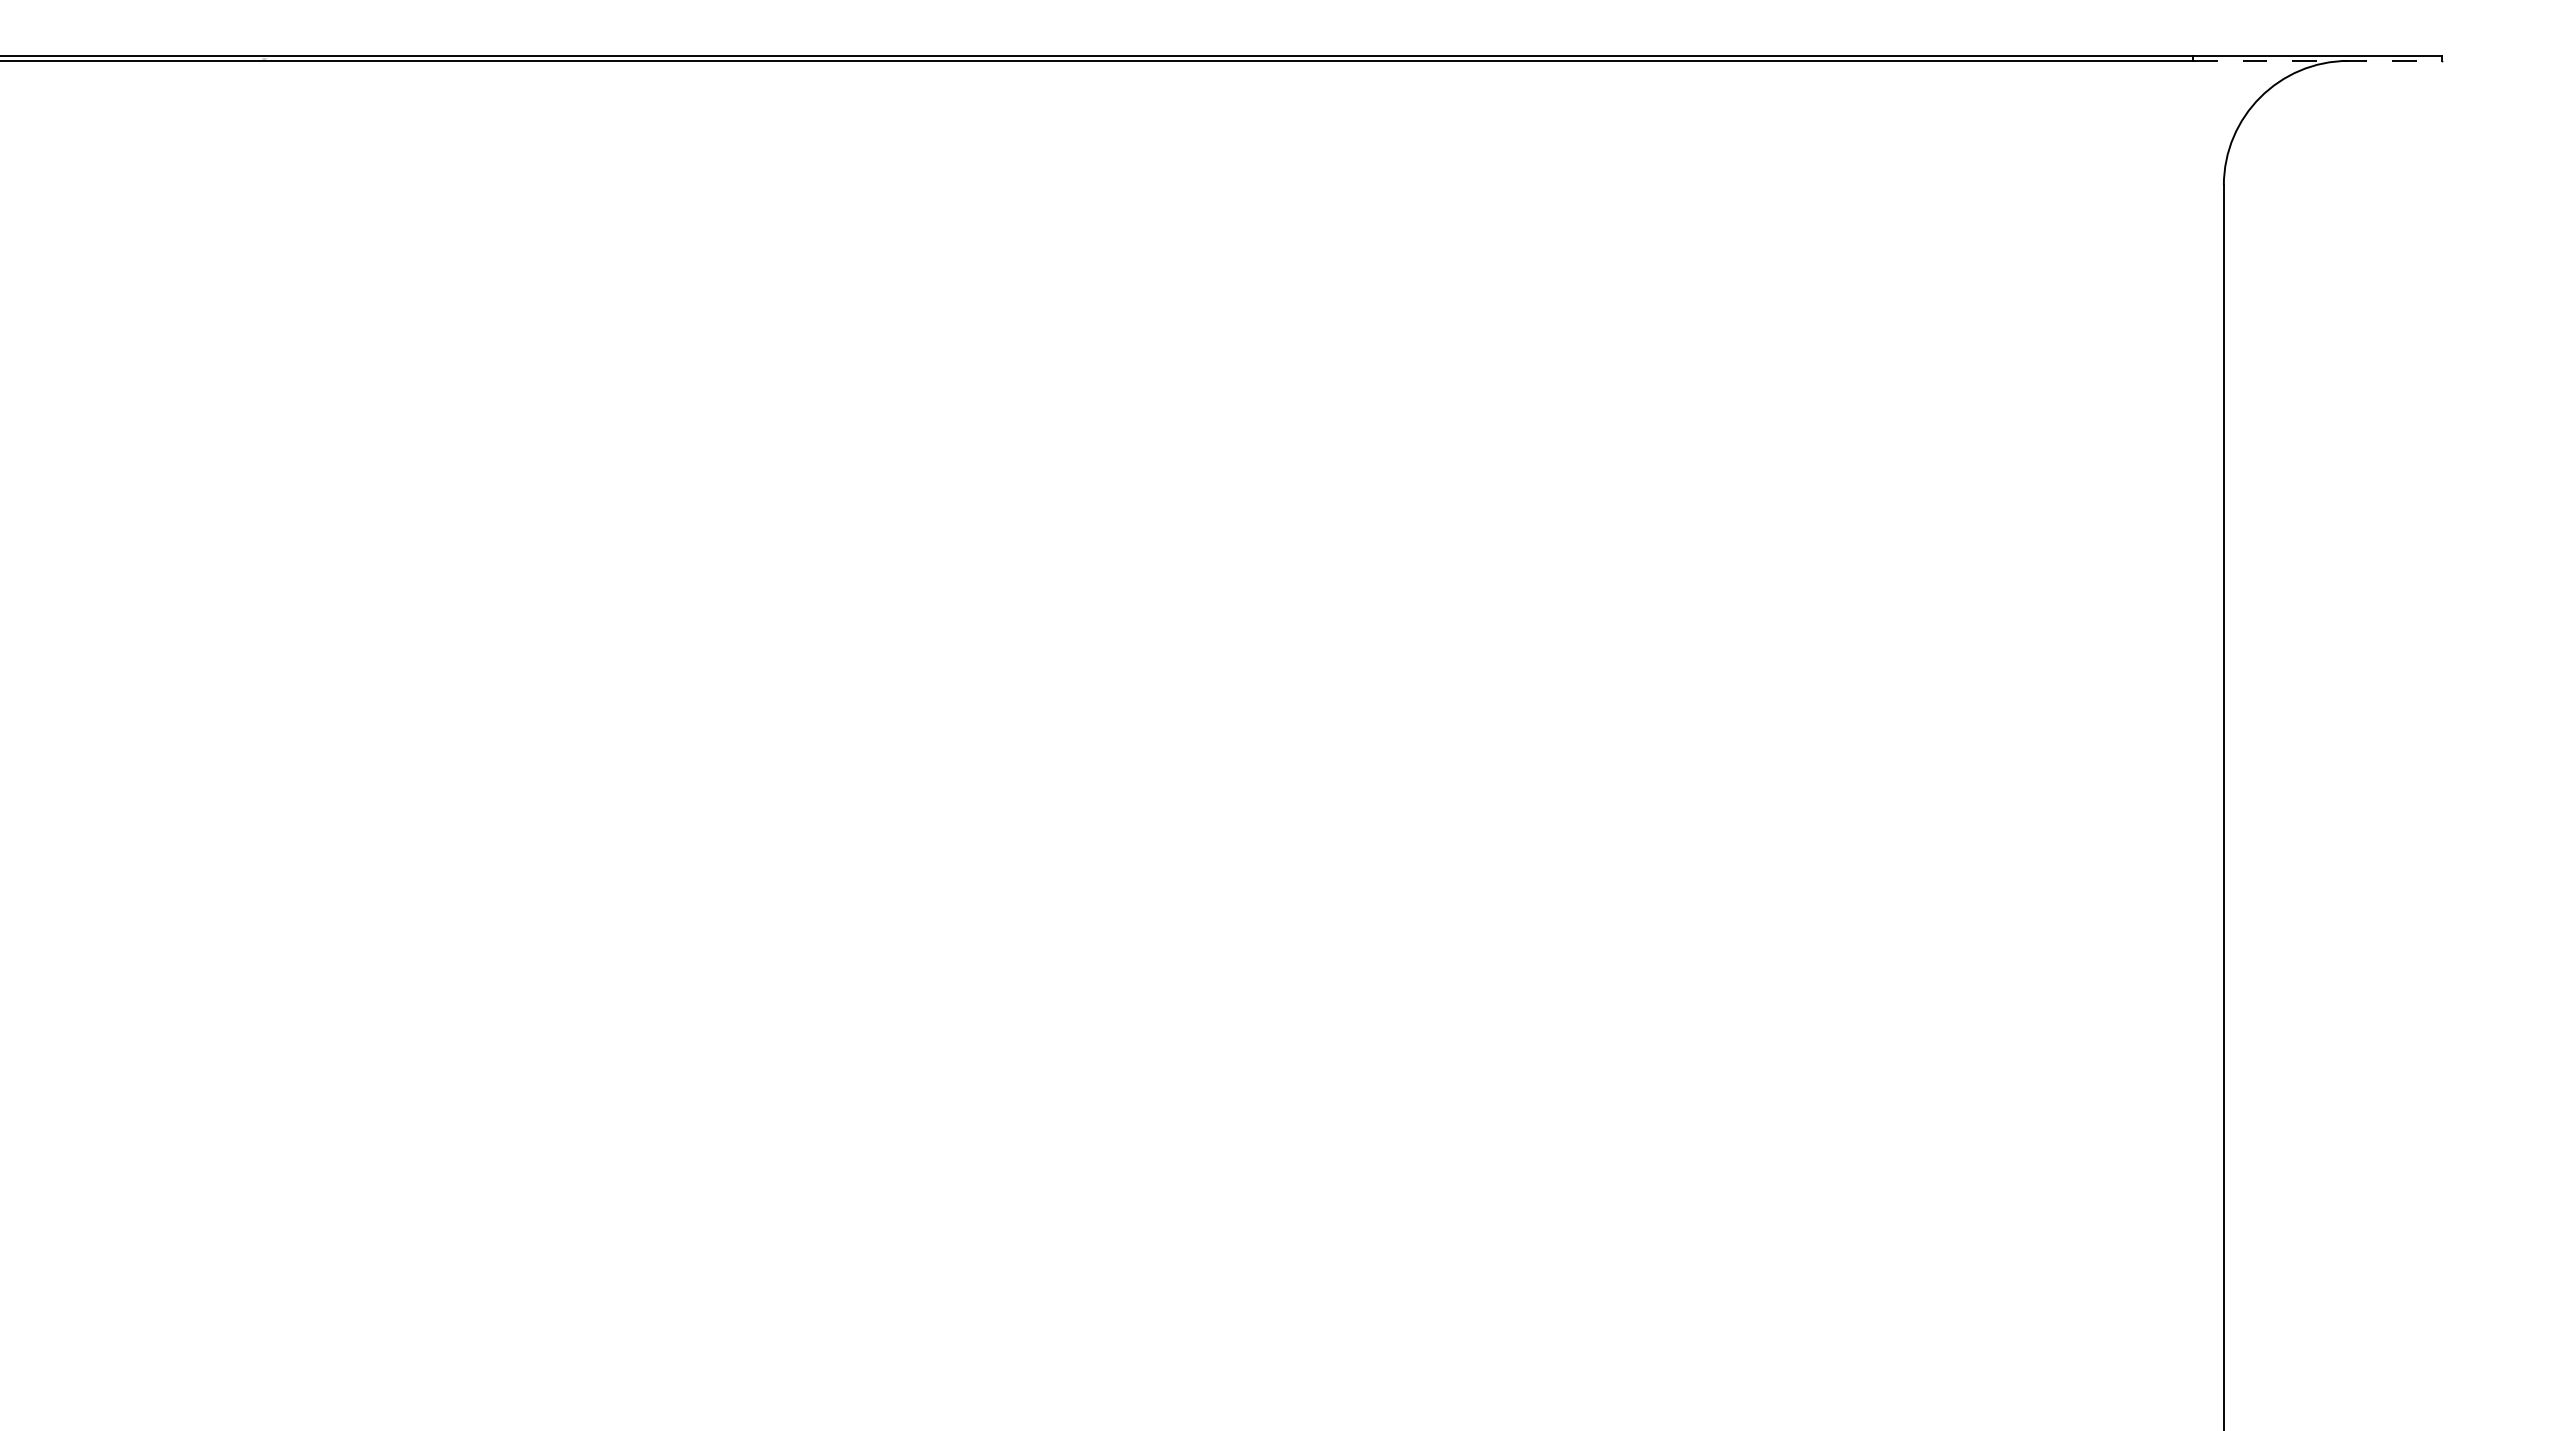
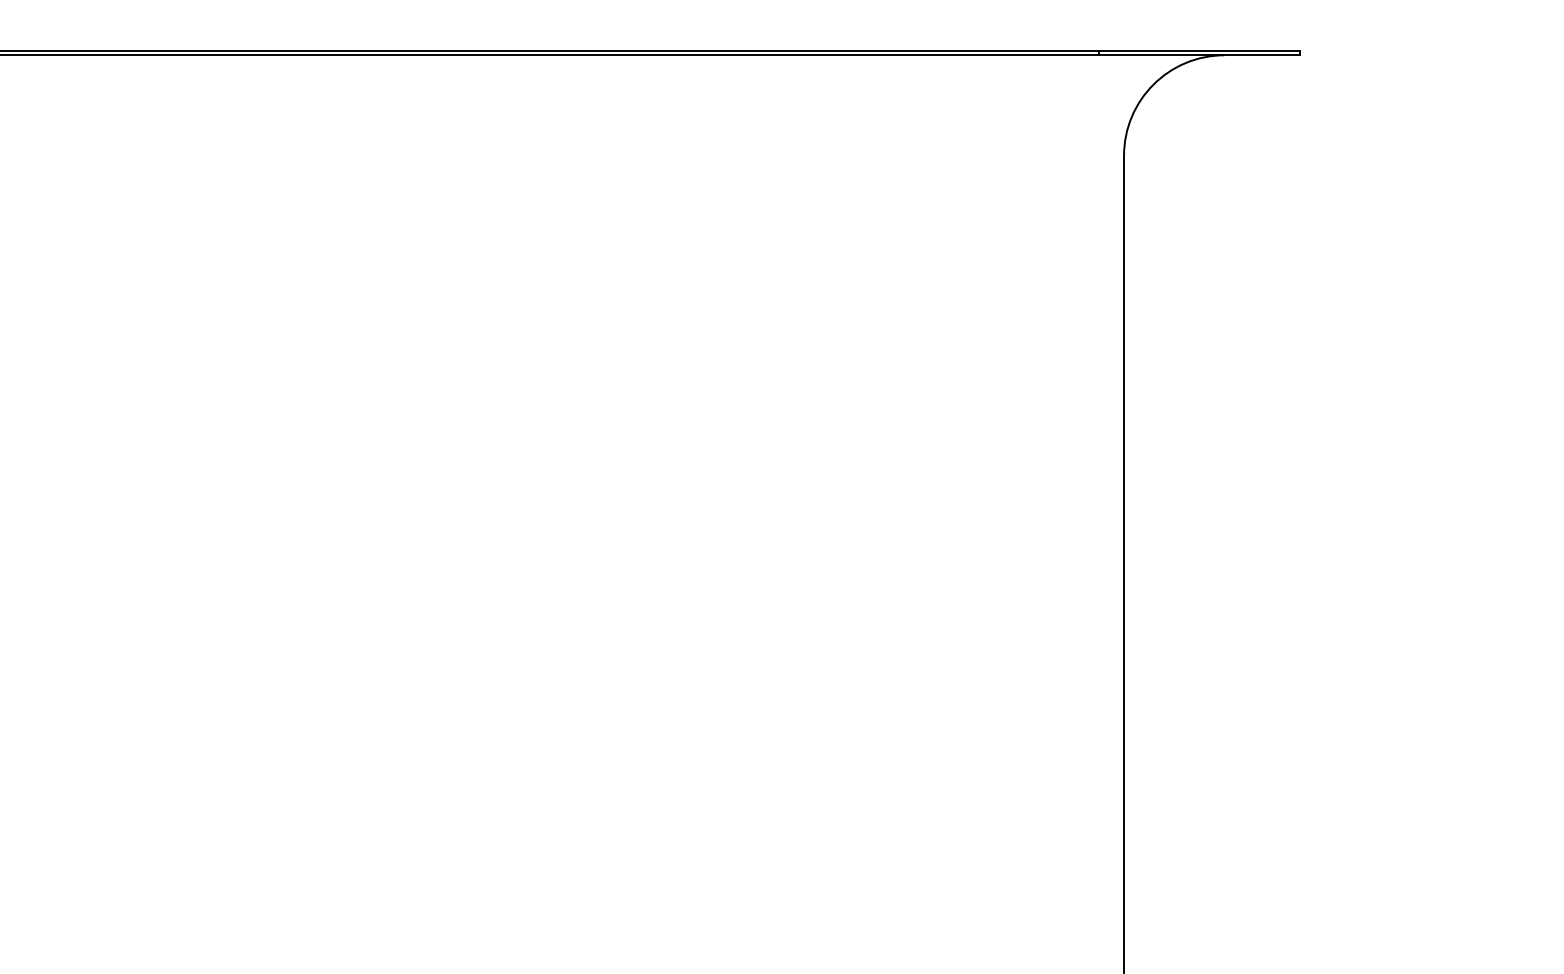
line: (2317, 60) -> (1199, 54), dashed -> solid

